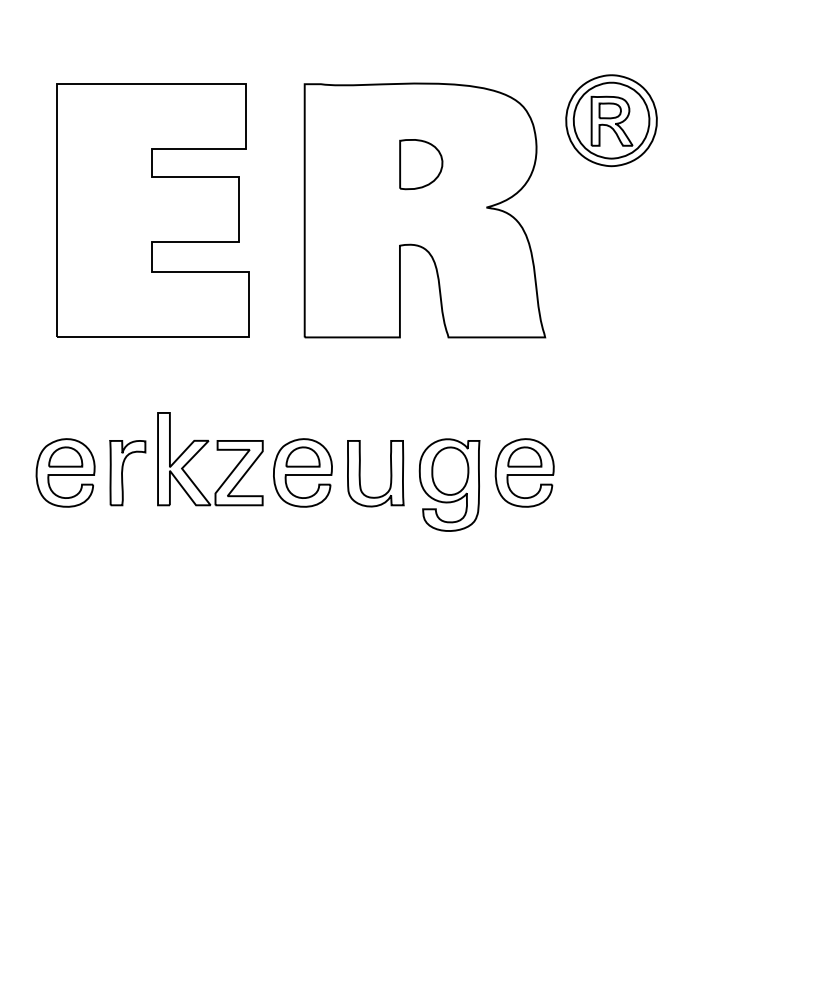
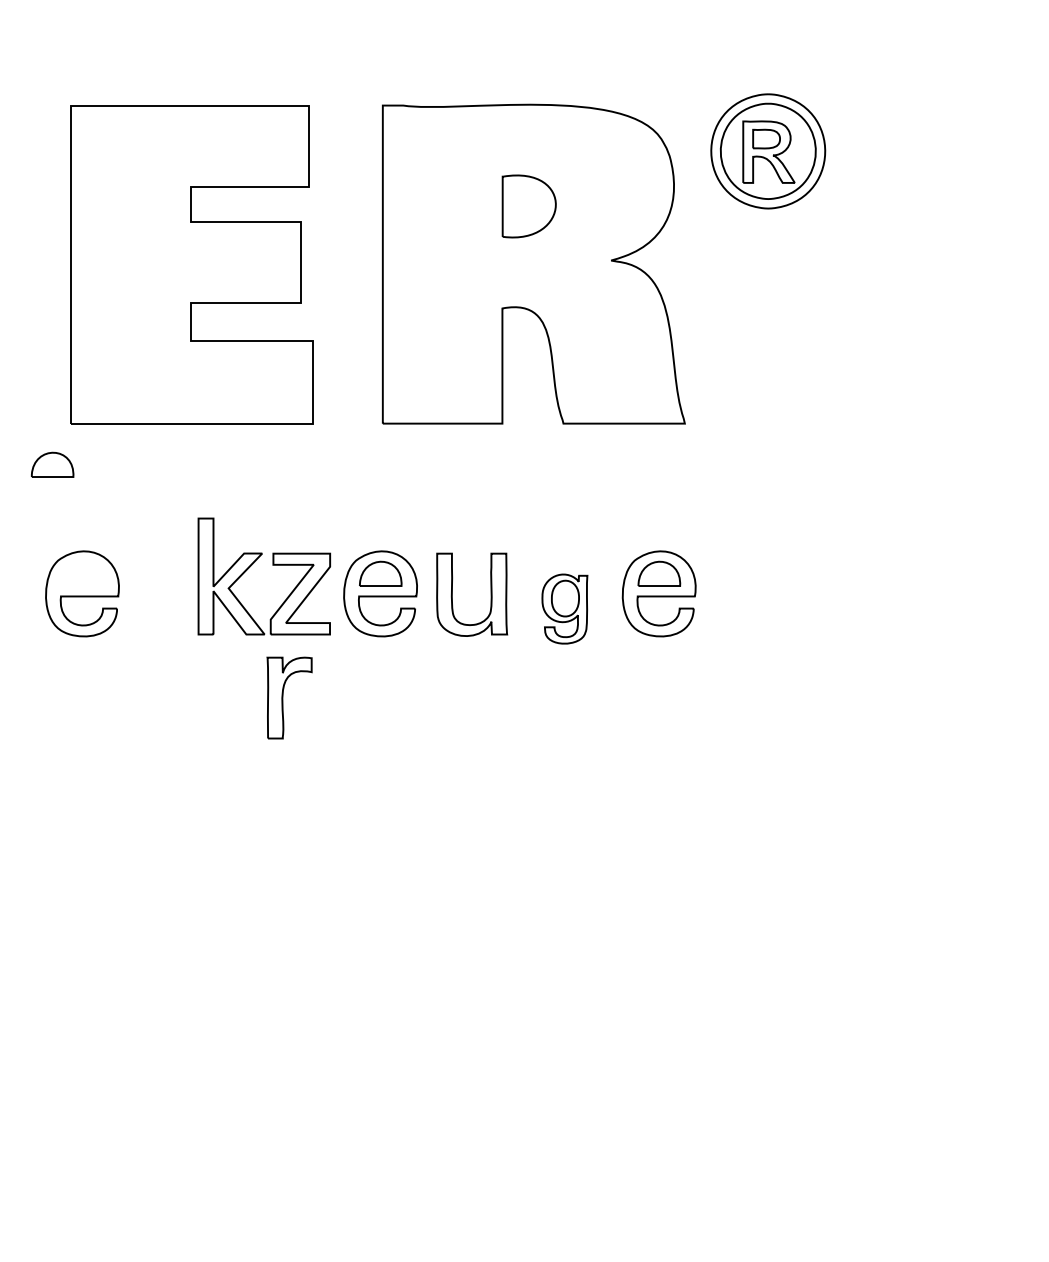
part: (65, 456) -> (52, 464), moved
part: (127, 472) -> (289, 697), moved
part: (449, 484) -> (564, 608), size x0.6

